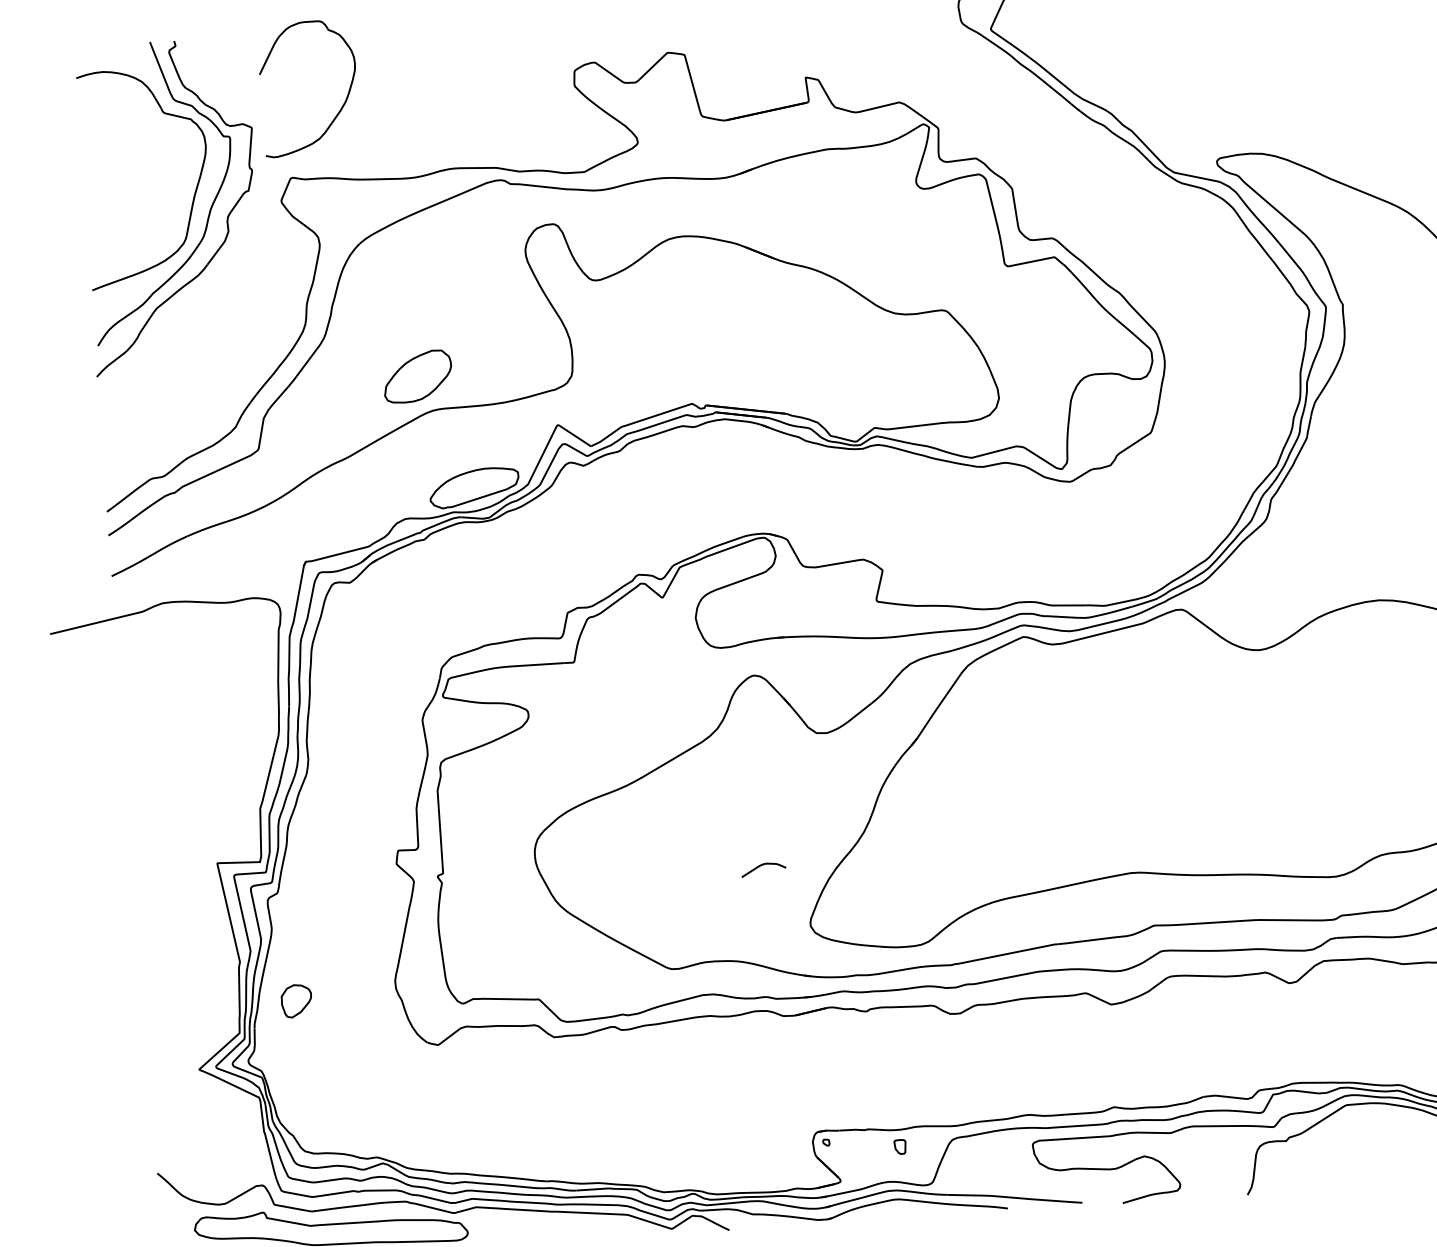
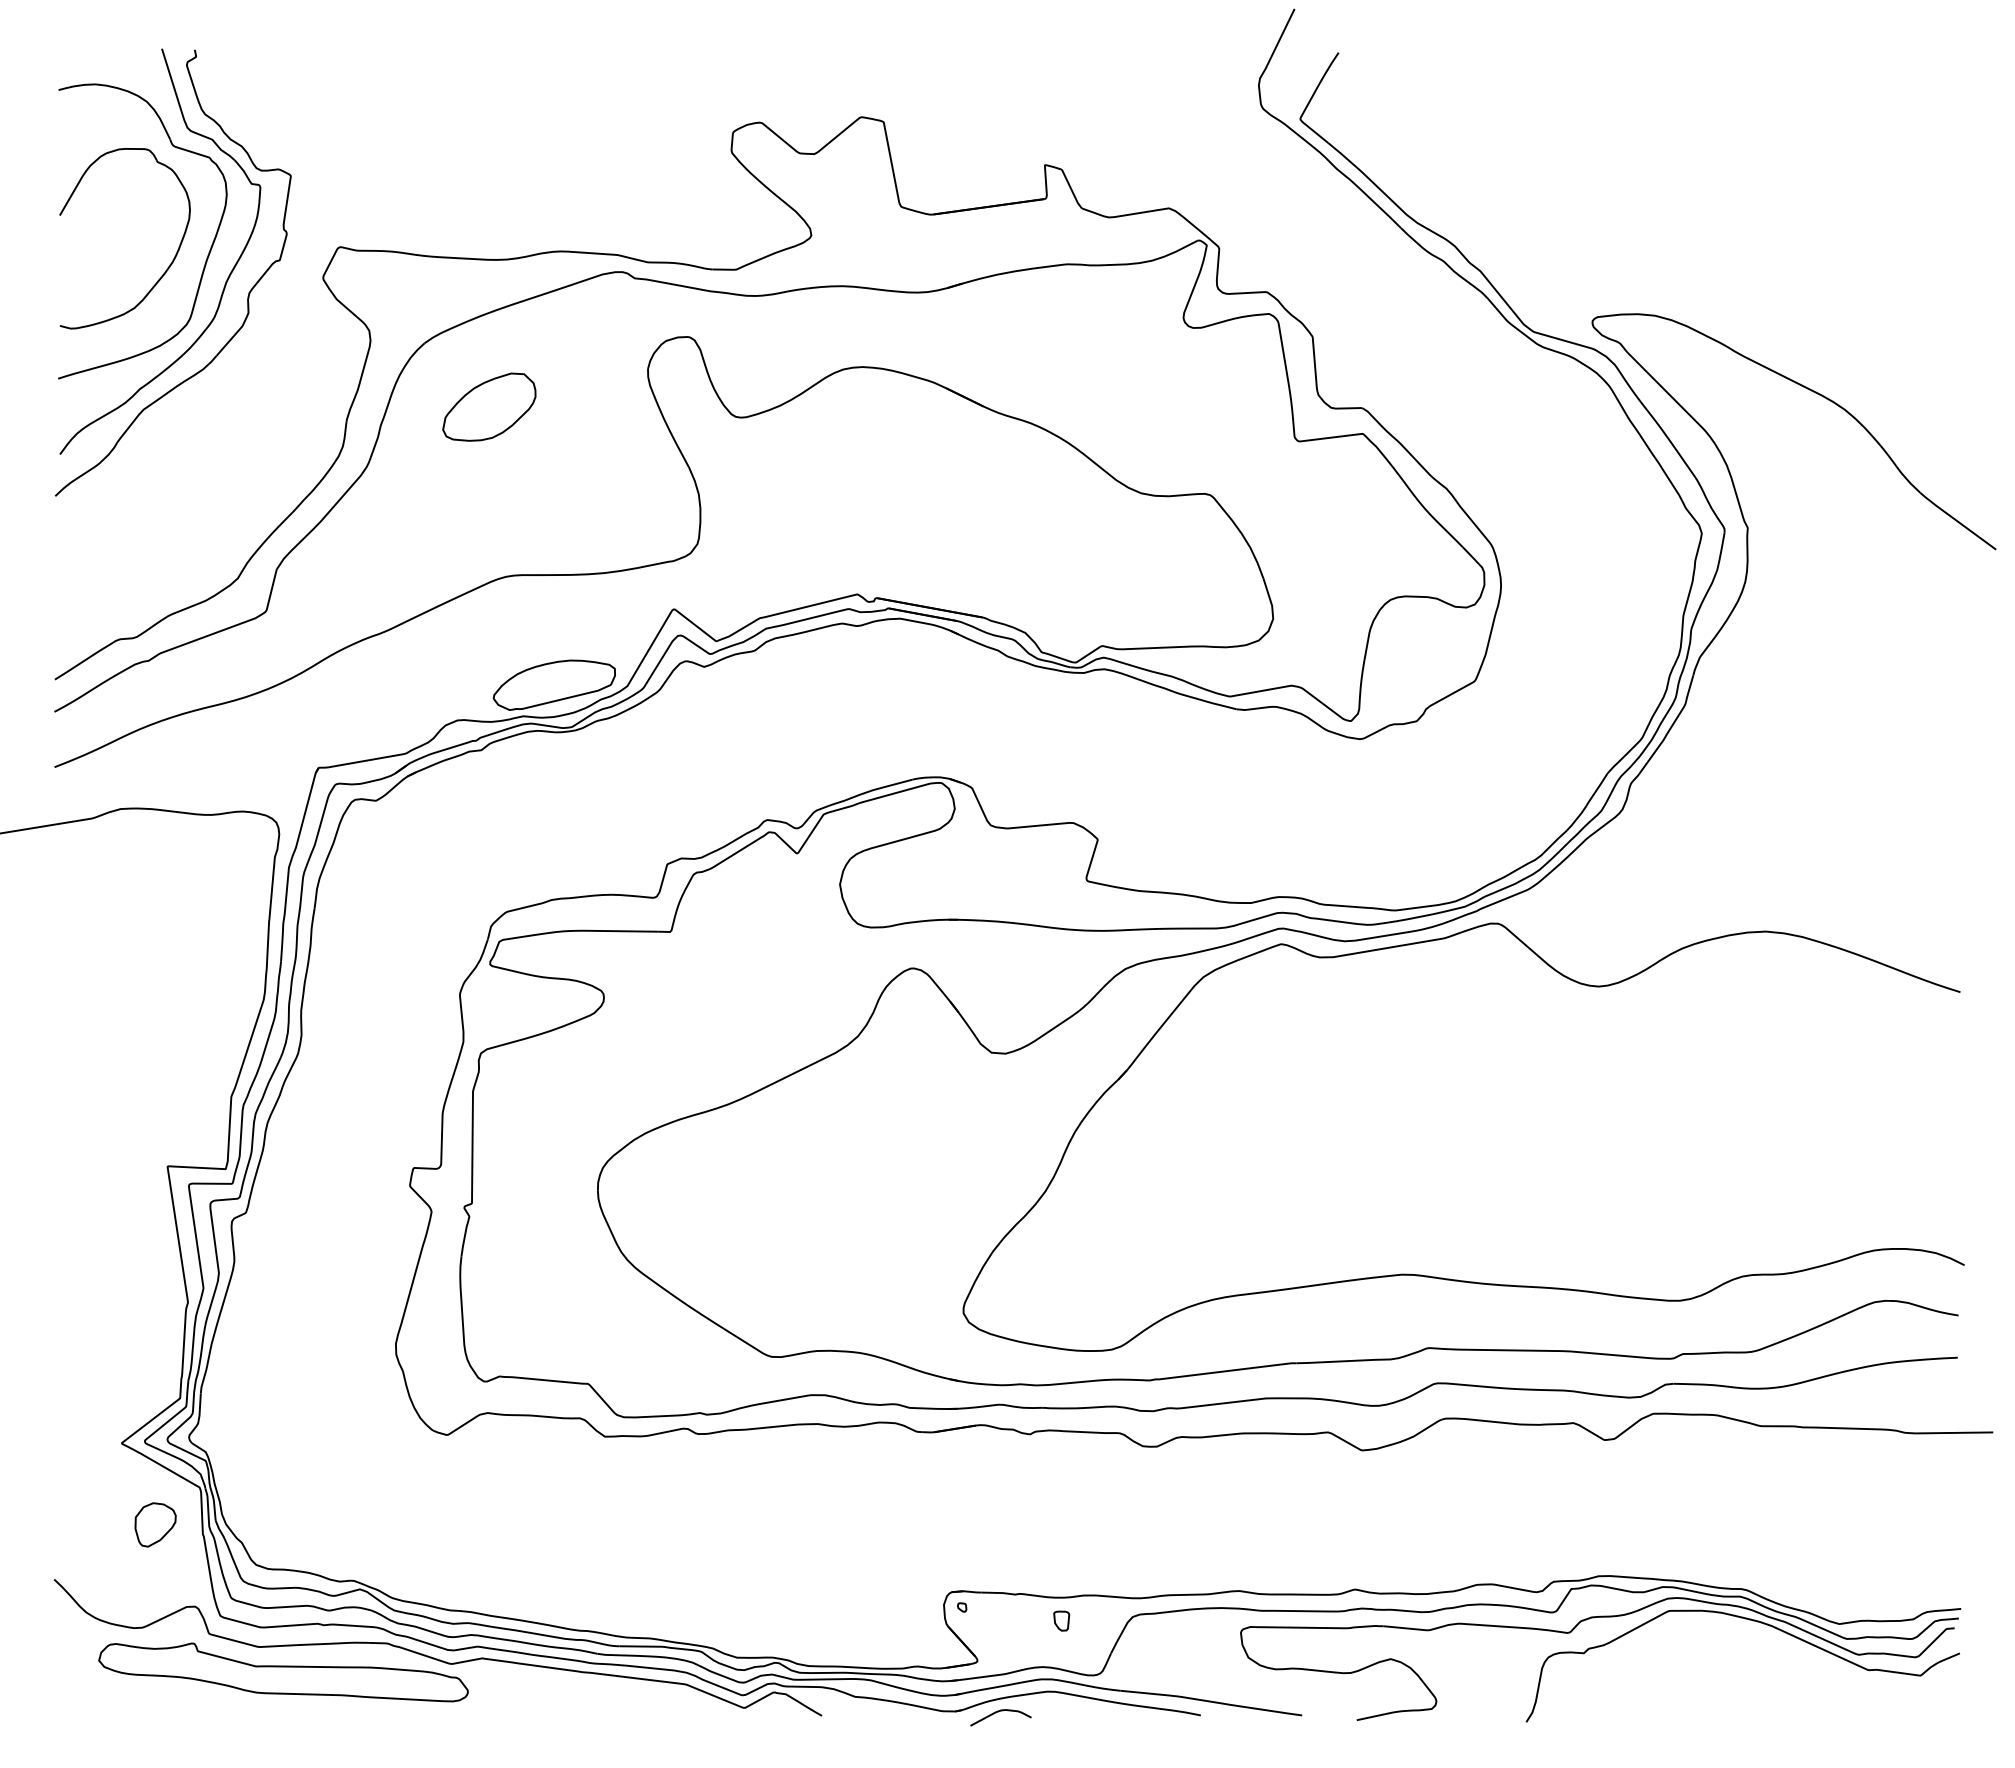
part: (341, 106) -> (167, 267), moved
part: (417, 376) -> (489, 406), moved
curve: (761, 865) -> (998, 1712), moved
part: (296, 1000) -> (155, 1524), moved

